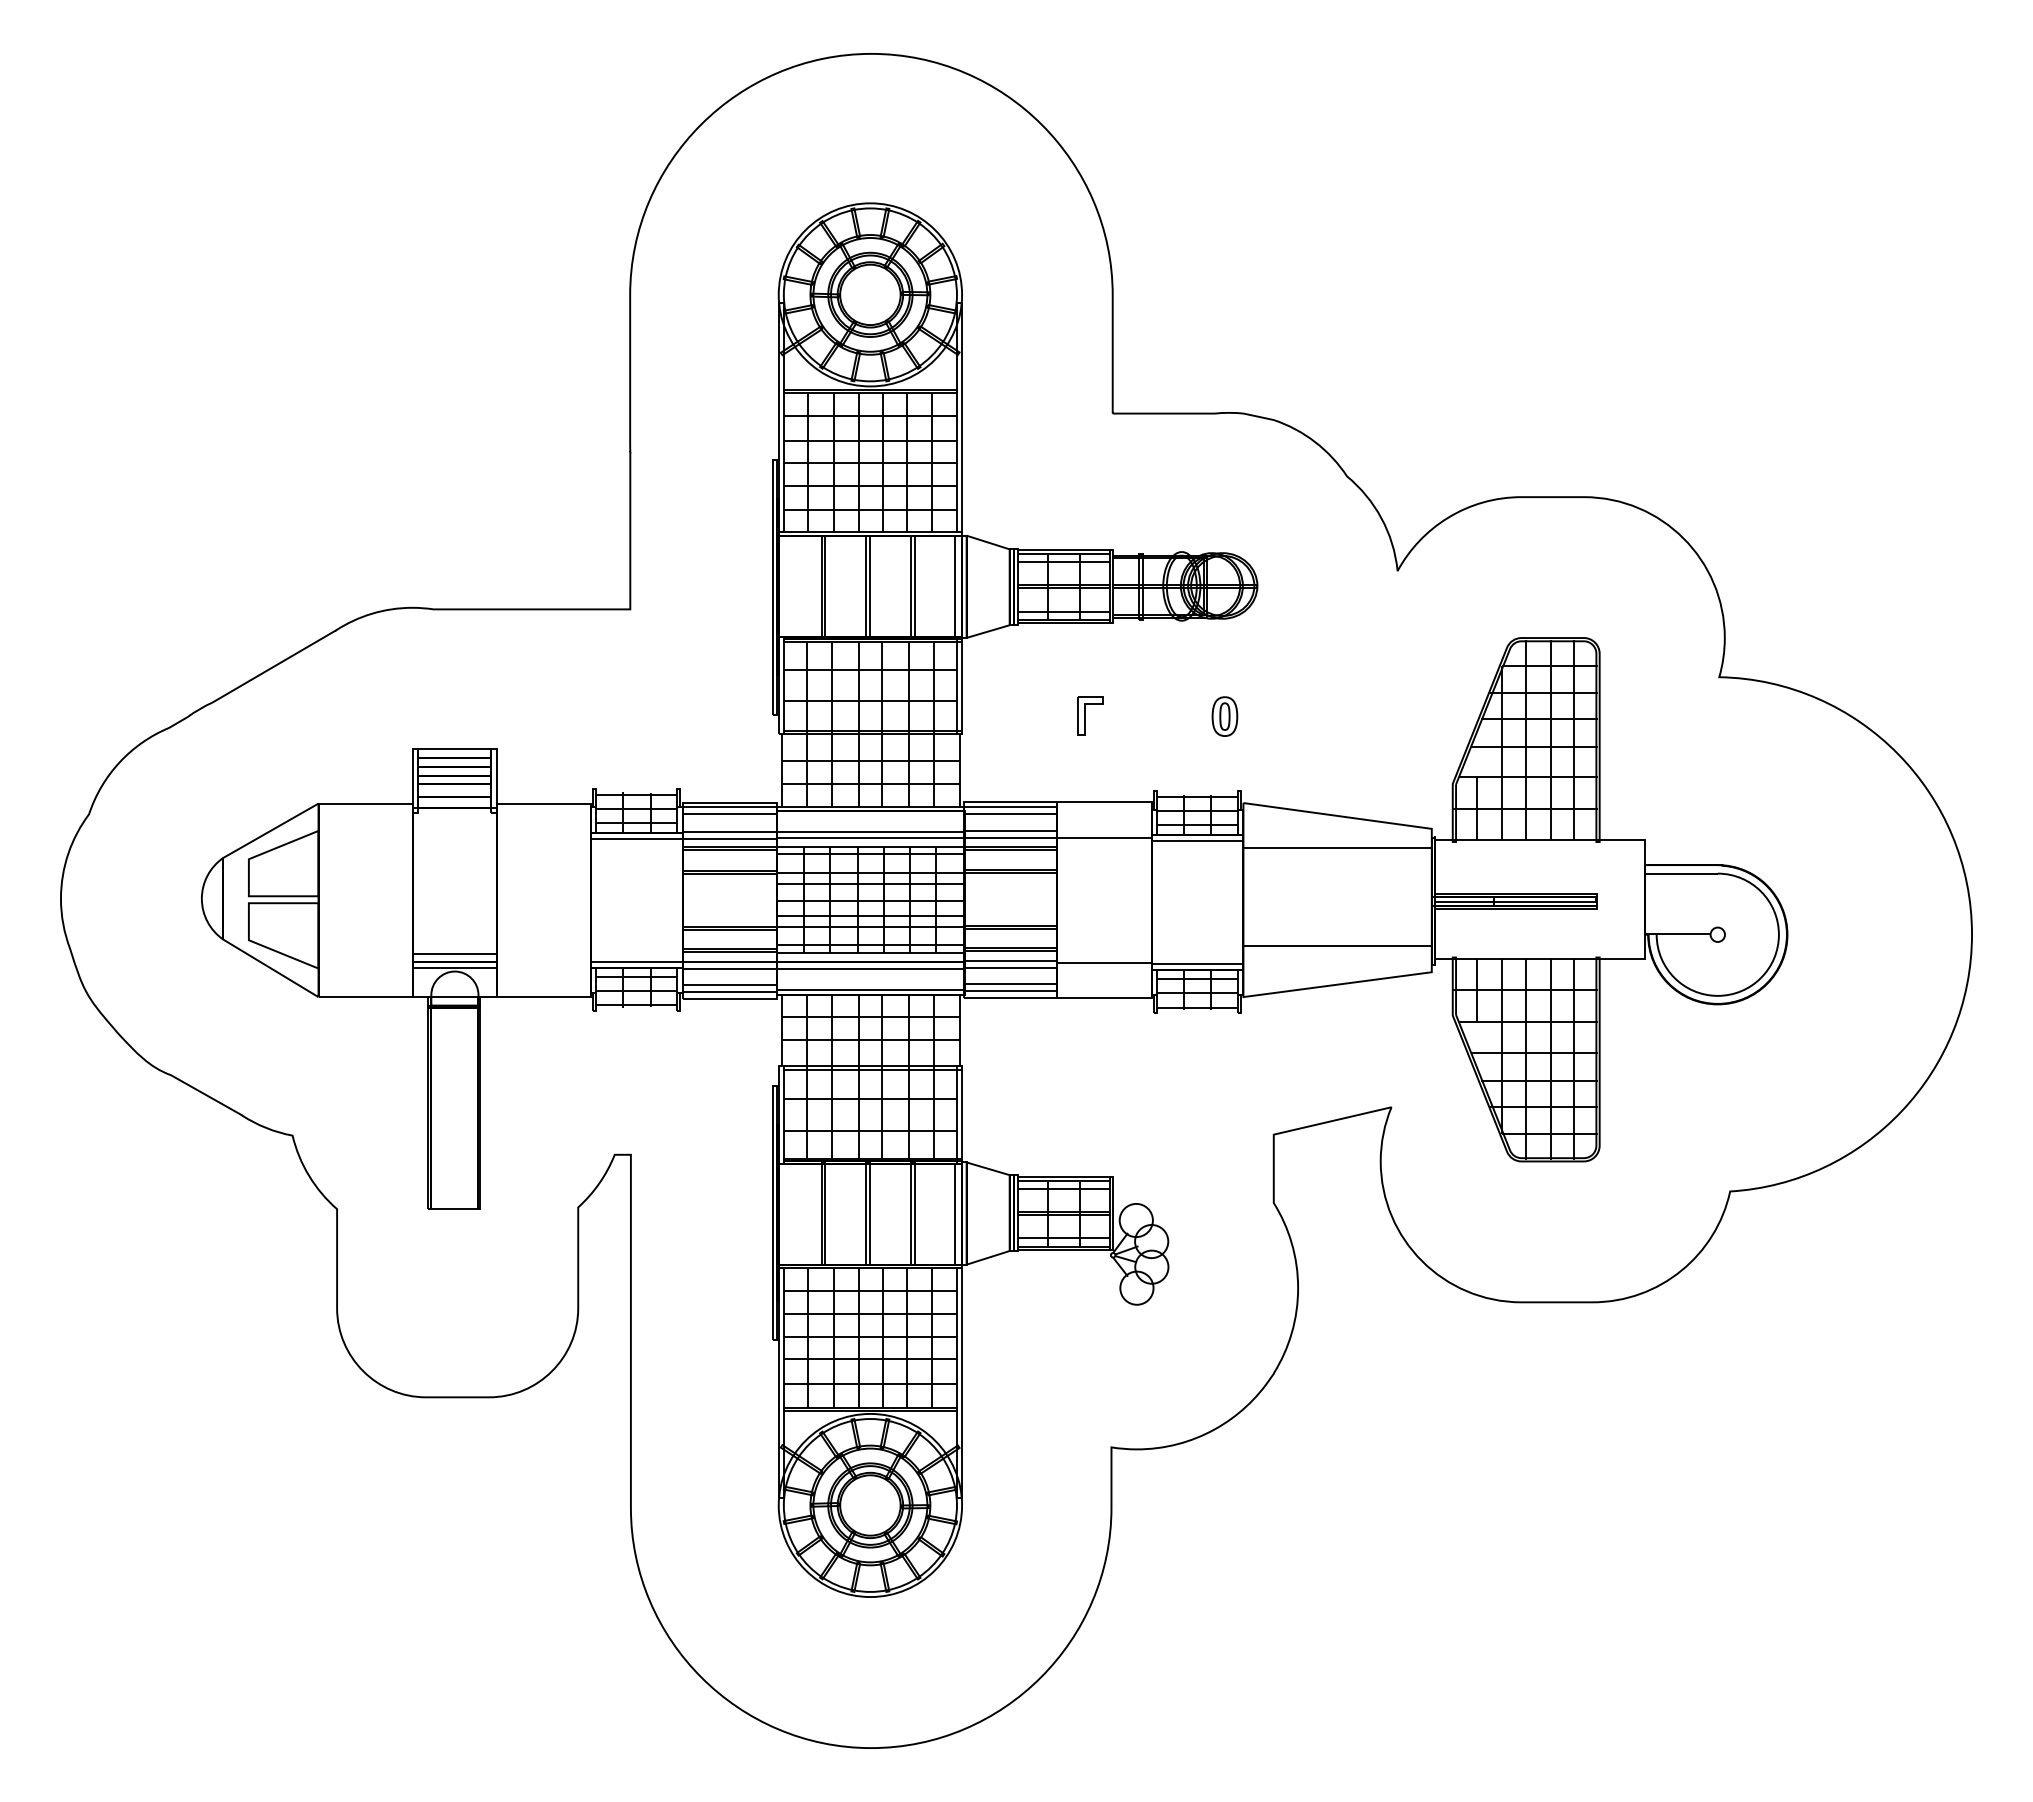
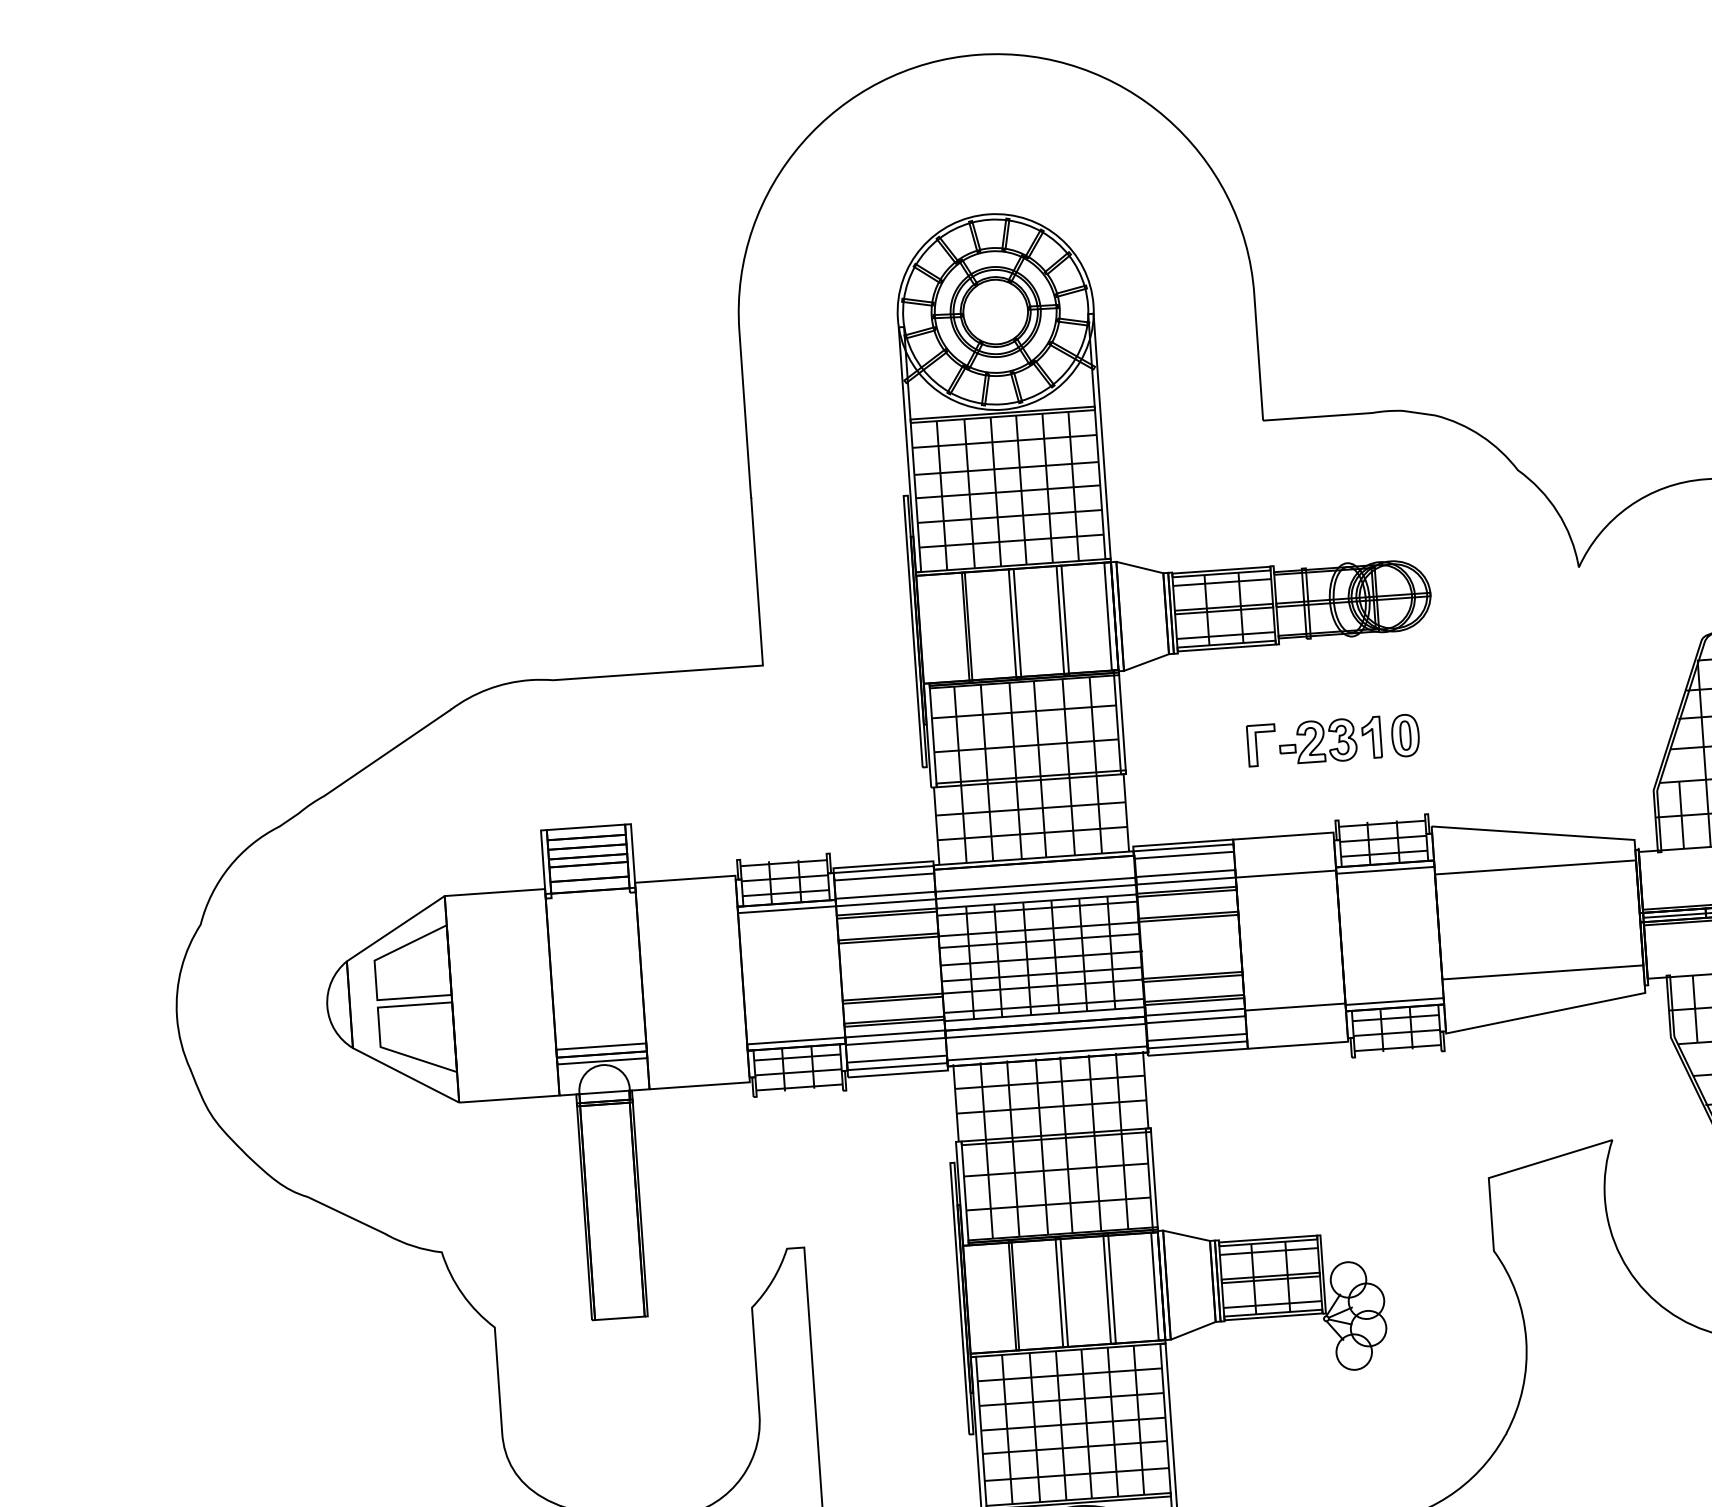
part: (1148, 714) -> (1323, 739), added

